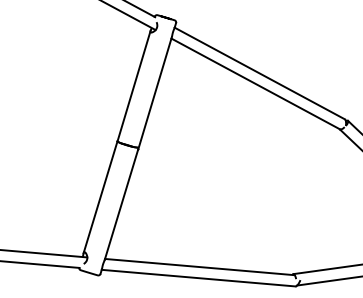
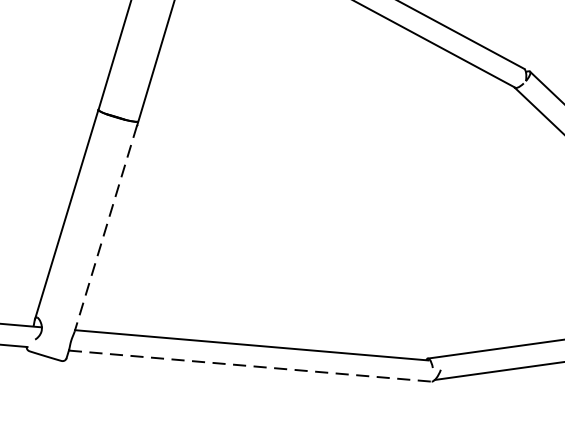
line: (121, 204) -> (105, 228), solid -> dashed
line: (199, 278) -> (251, 366), solid -> dashed

